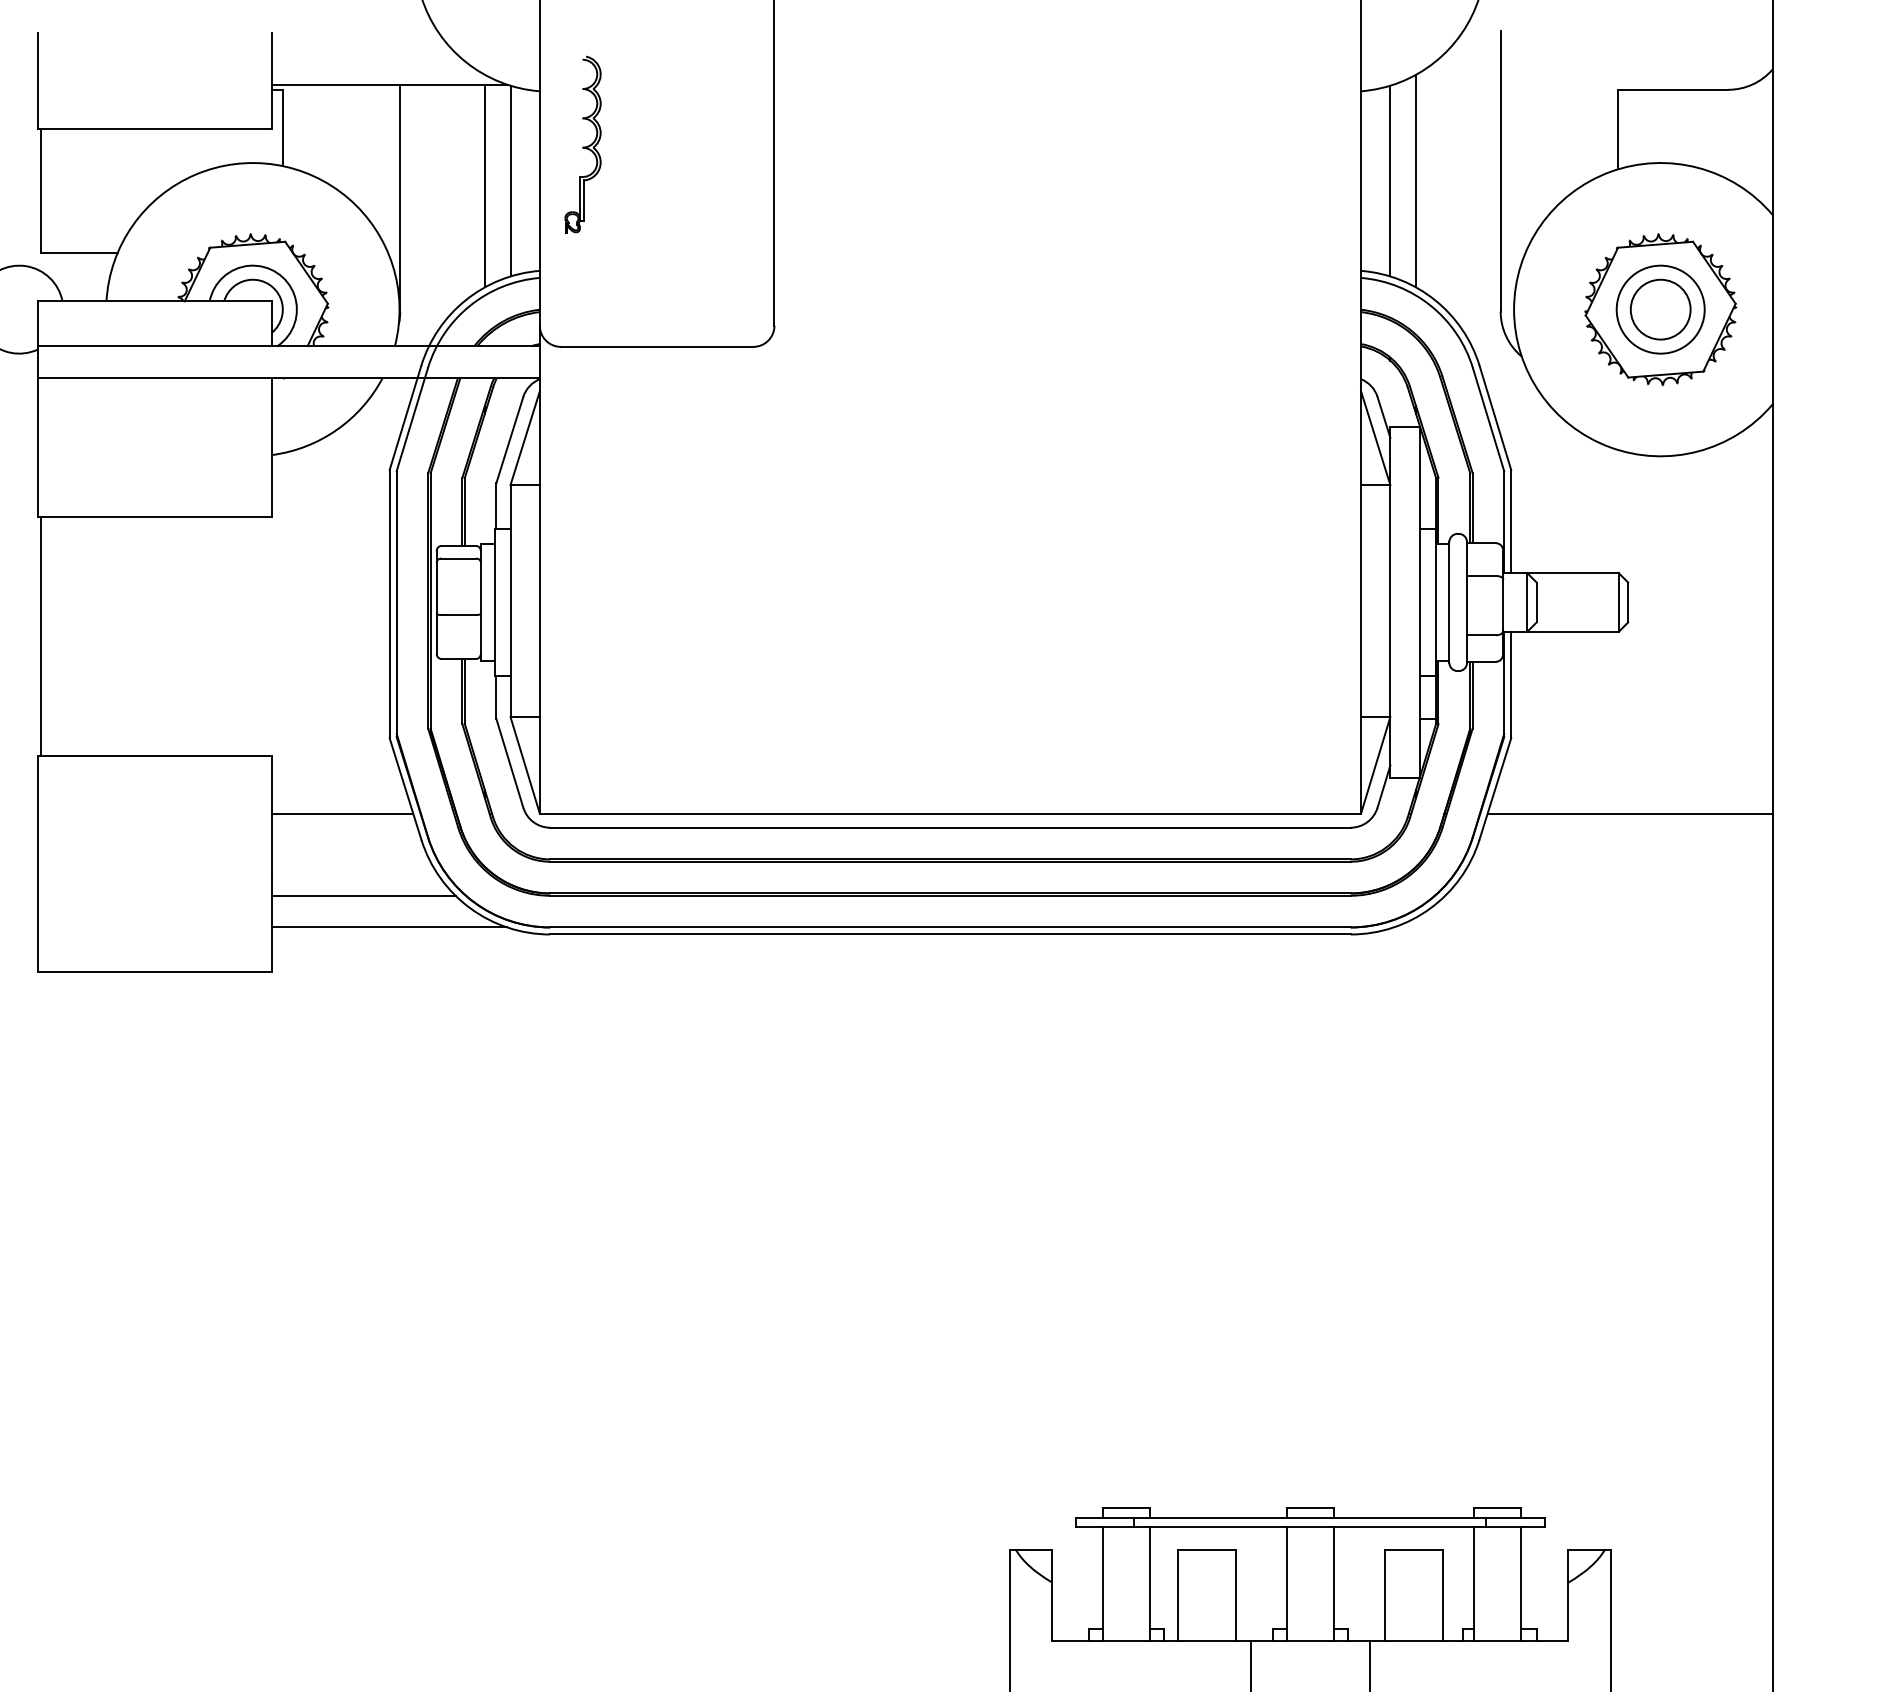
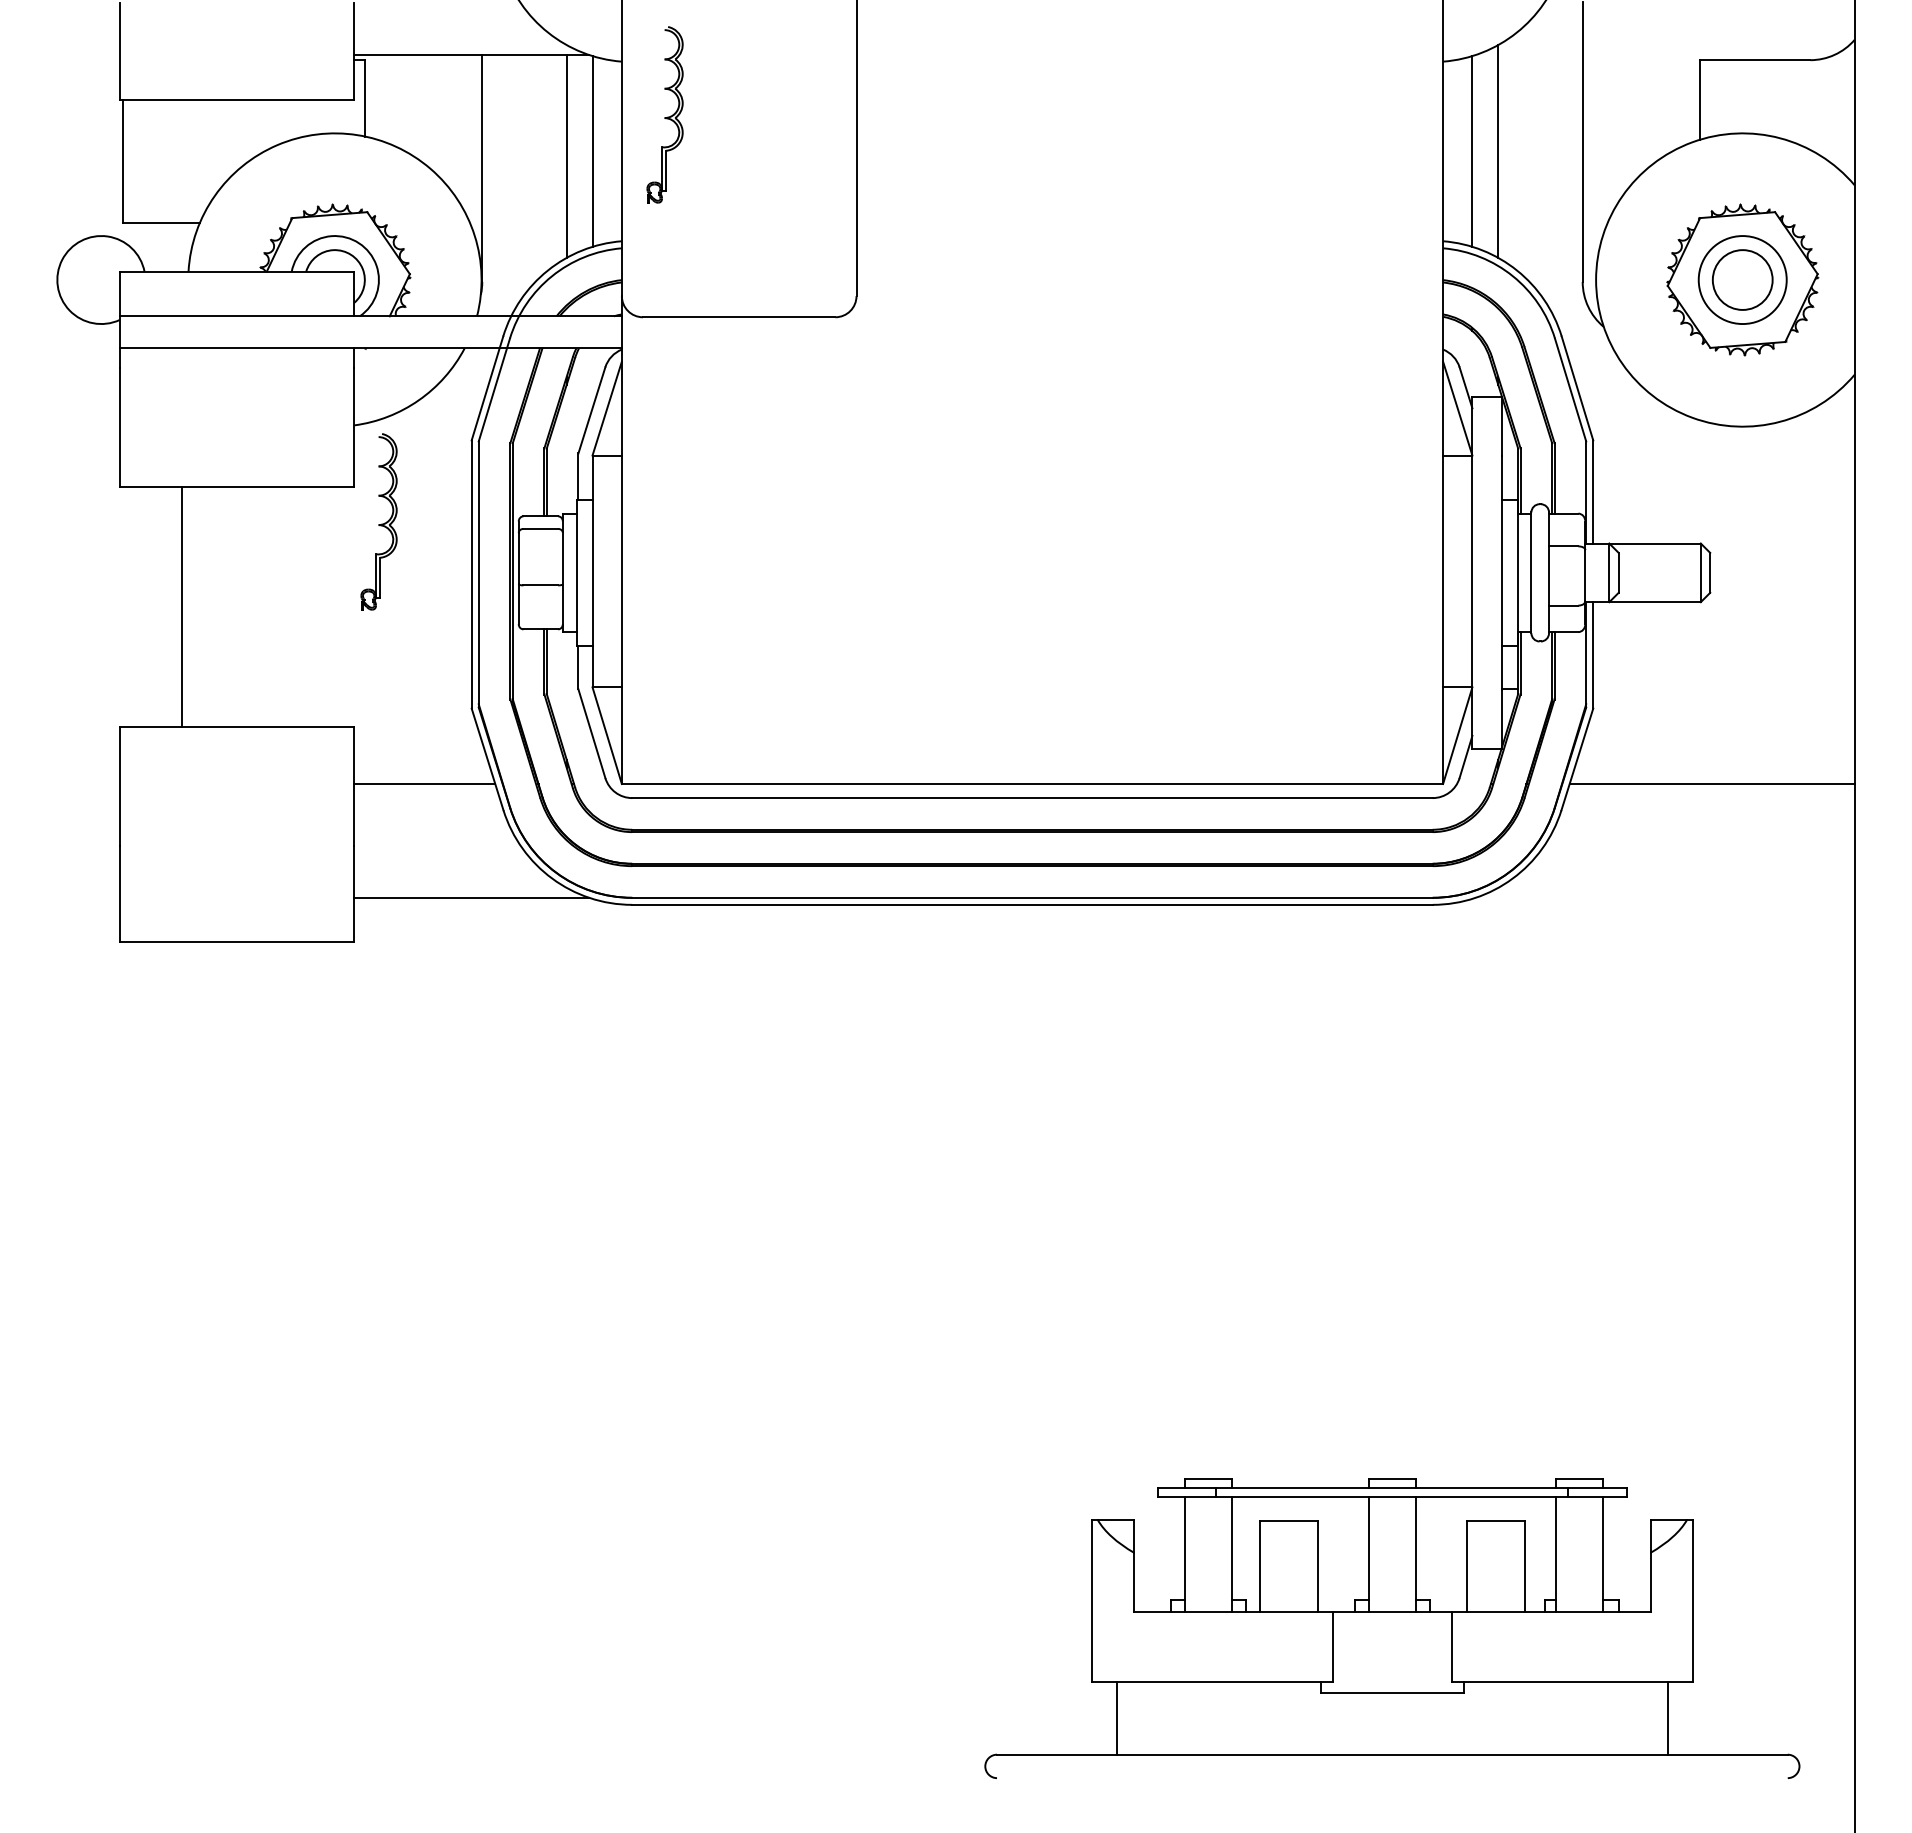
part: (296, 551) -> (378, 521), added
line: (41, 636) -> (182, 606), moved
line: (363, 896) -> (445, 866), removed

